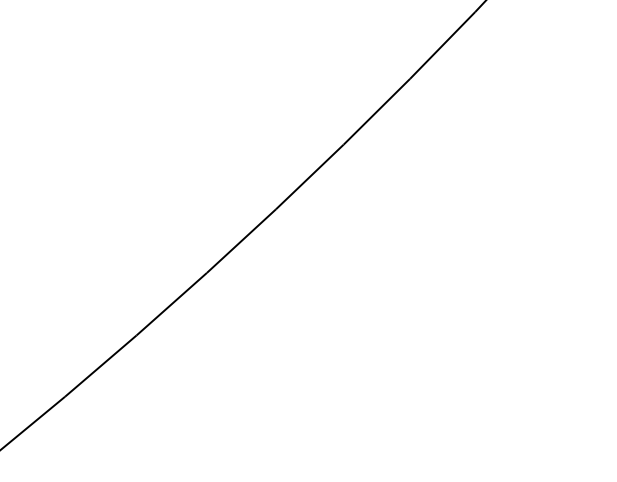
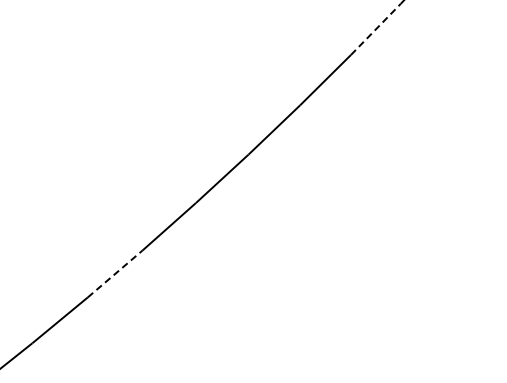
line: (442, 45) -> (375, 29), solid -> dashed
line: (101, 366) -> (115, 274), solid -> dashed

